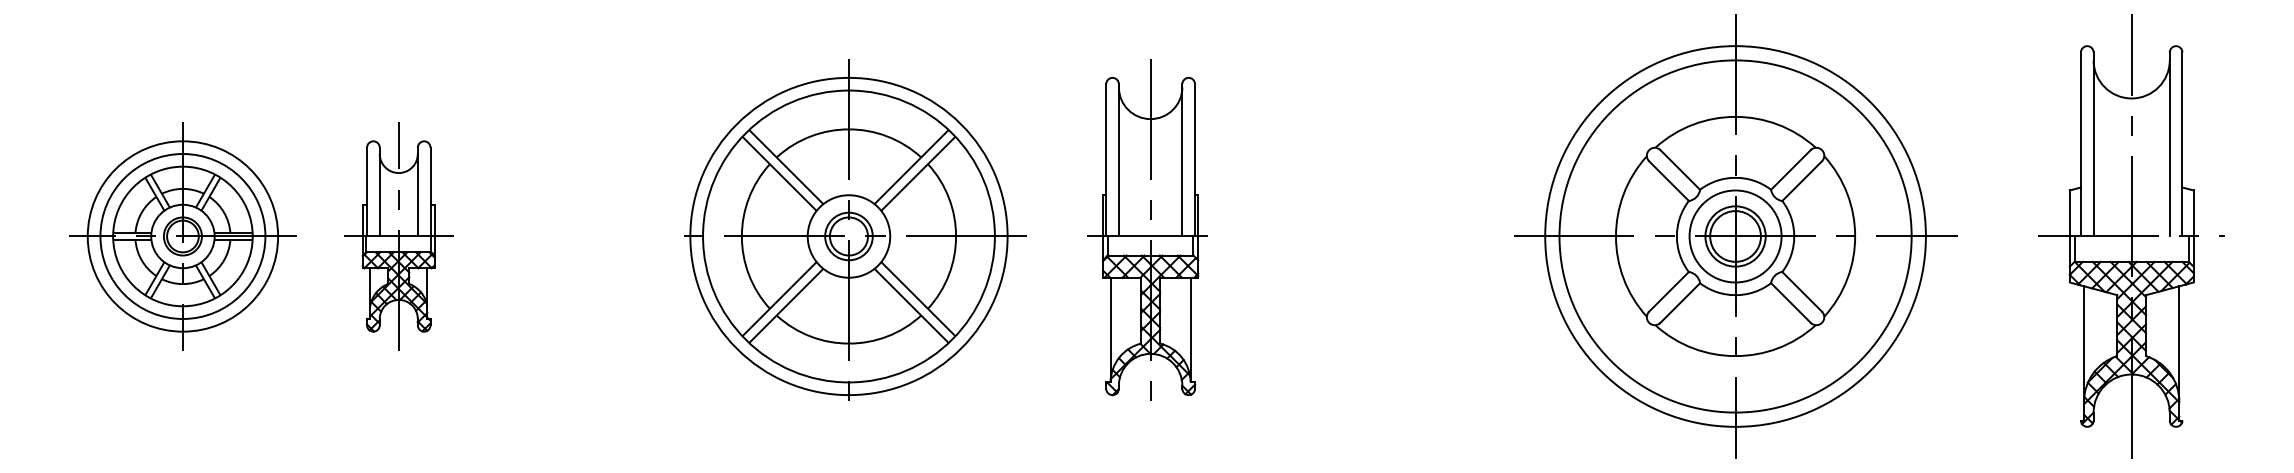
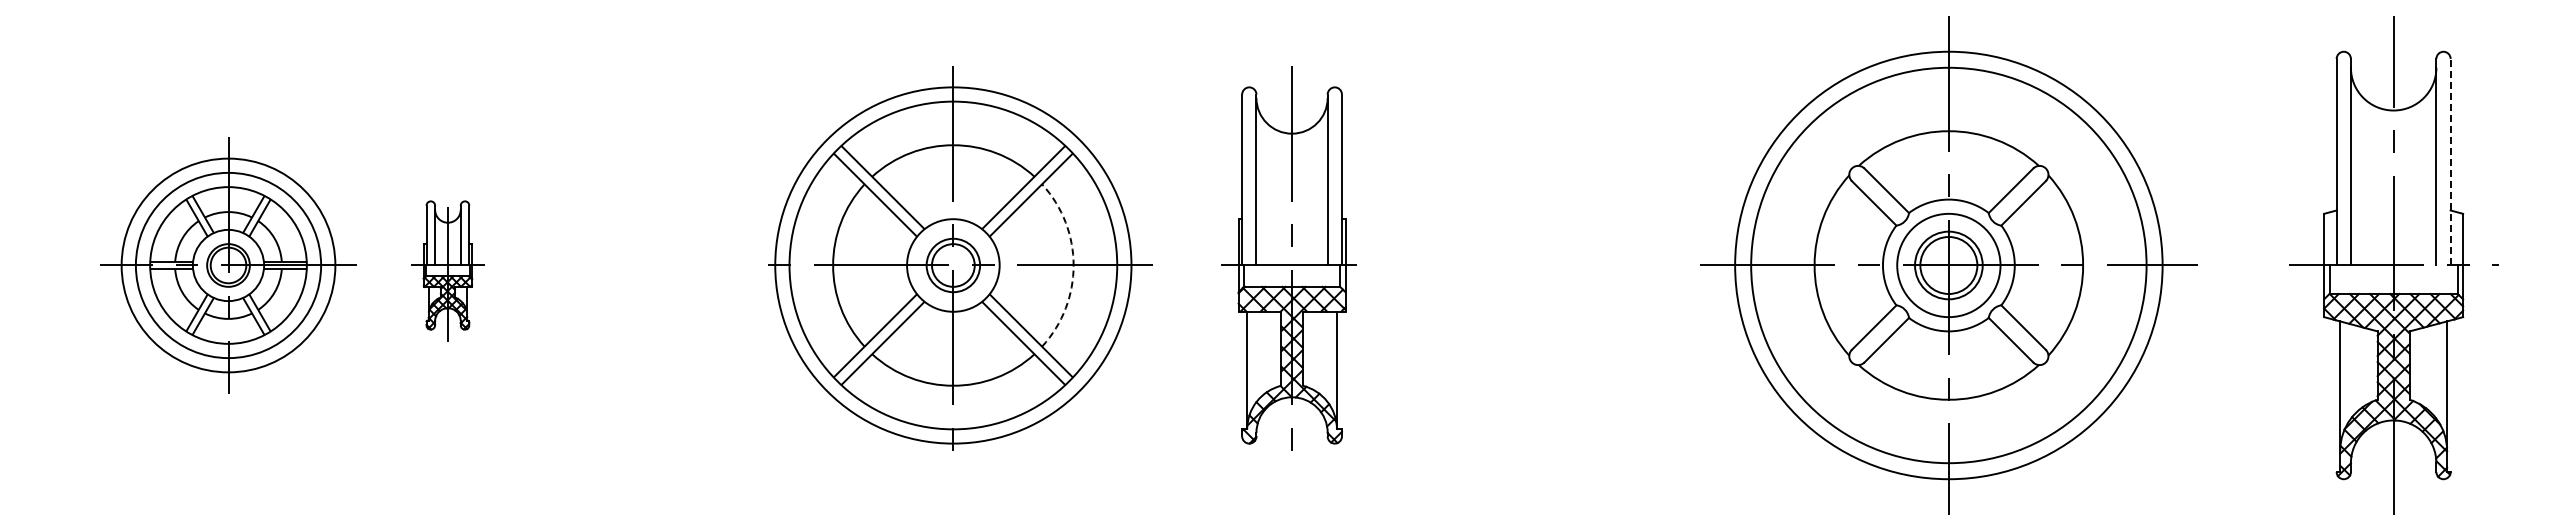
line: (2182, 143) -> (2450, 161), solid -> dashed
part: (182, 236) -> (228, 265), moved
part: (398, 236) -> (447, 265), size x0.6
arc: (955, 236) -> (1073, 265), solid -> dashed

